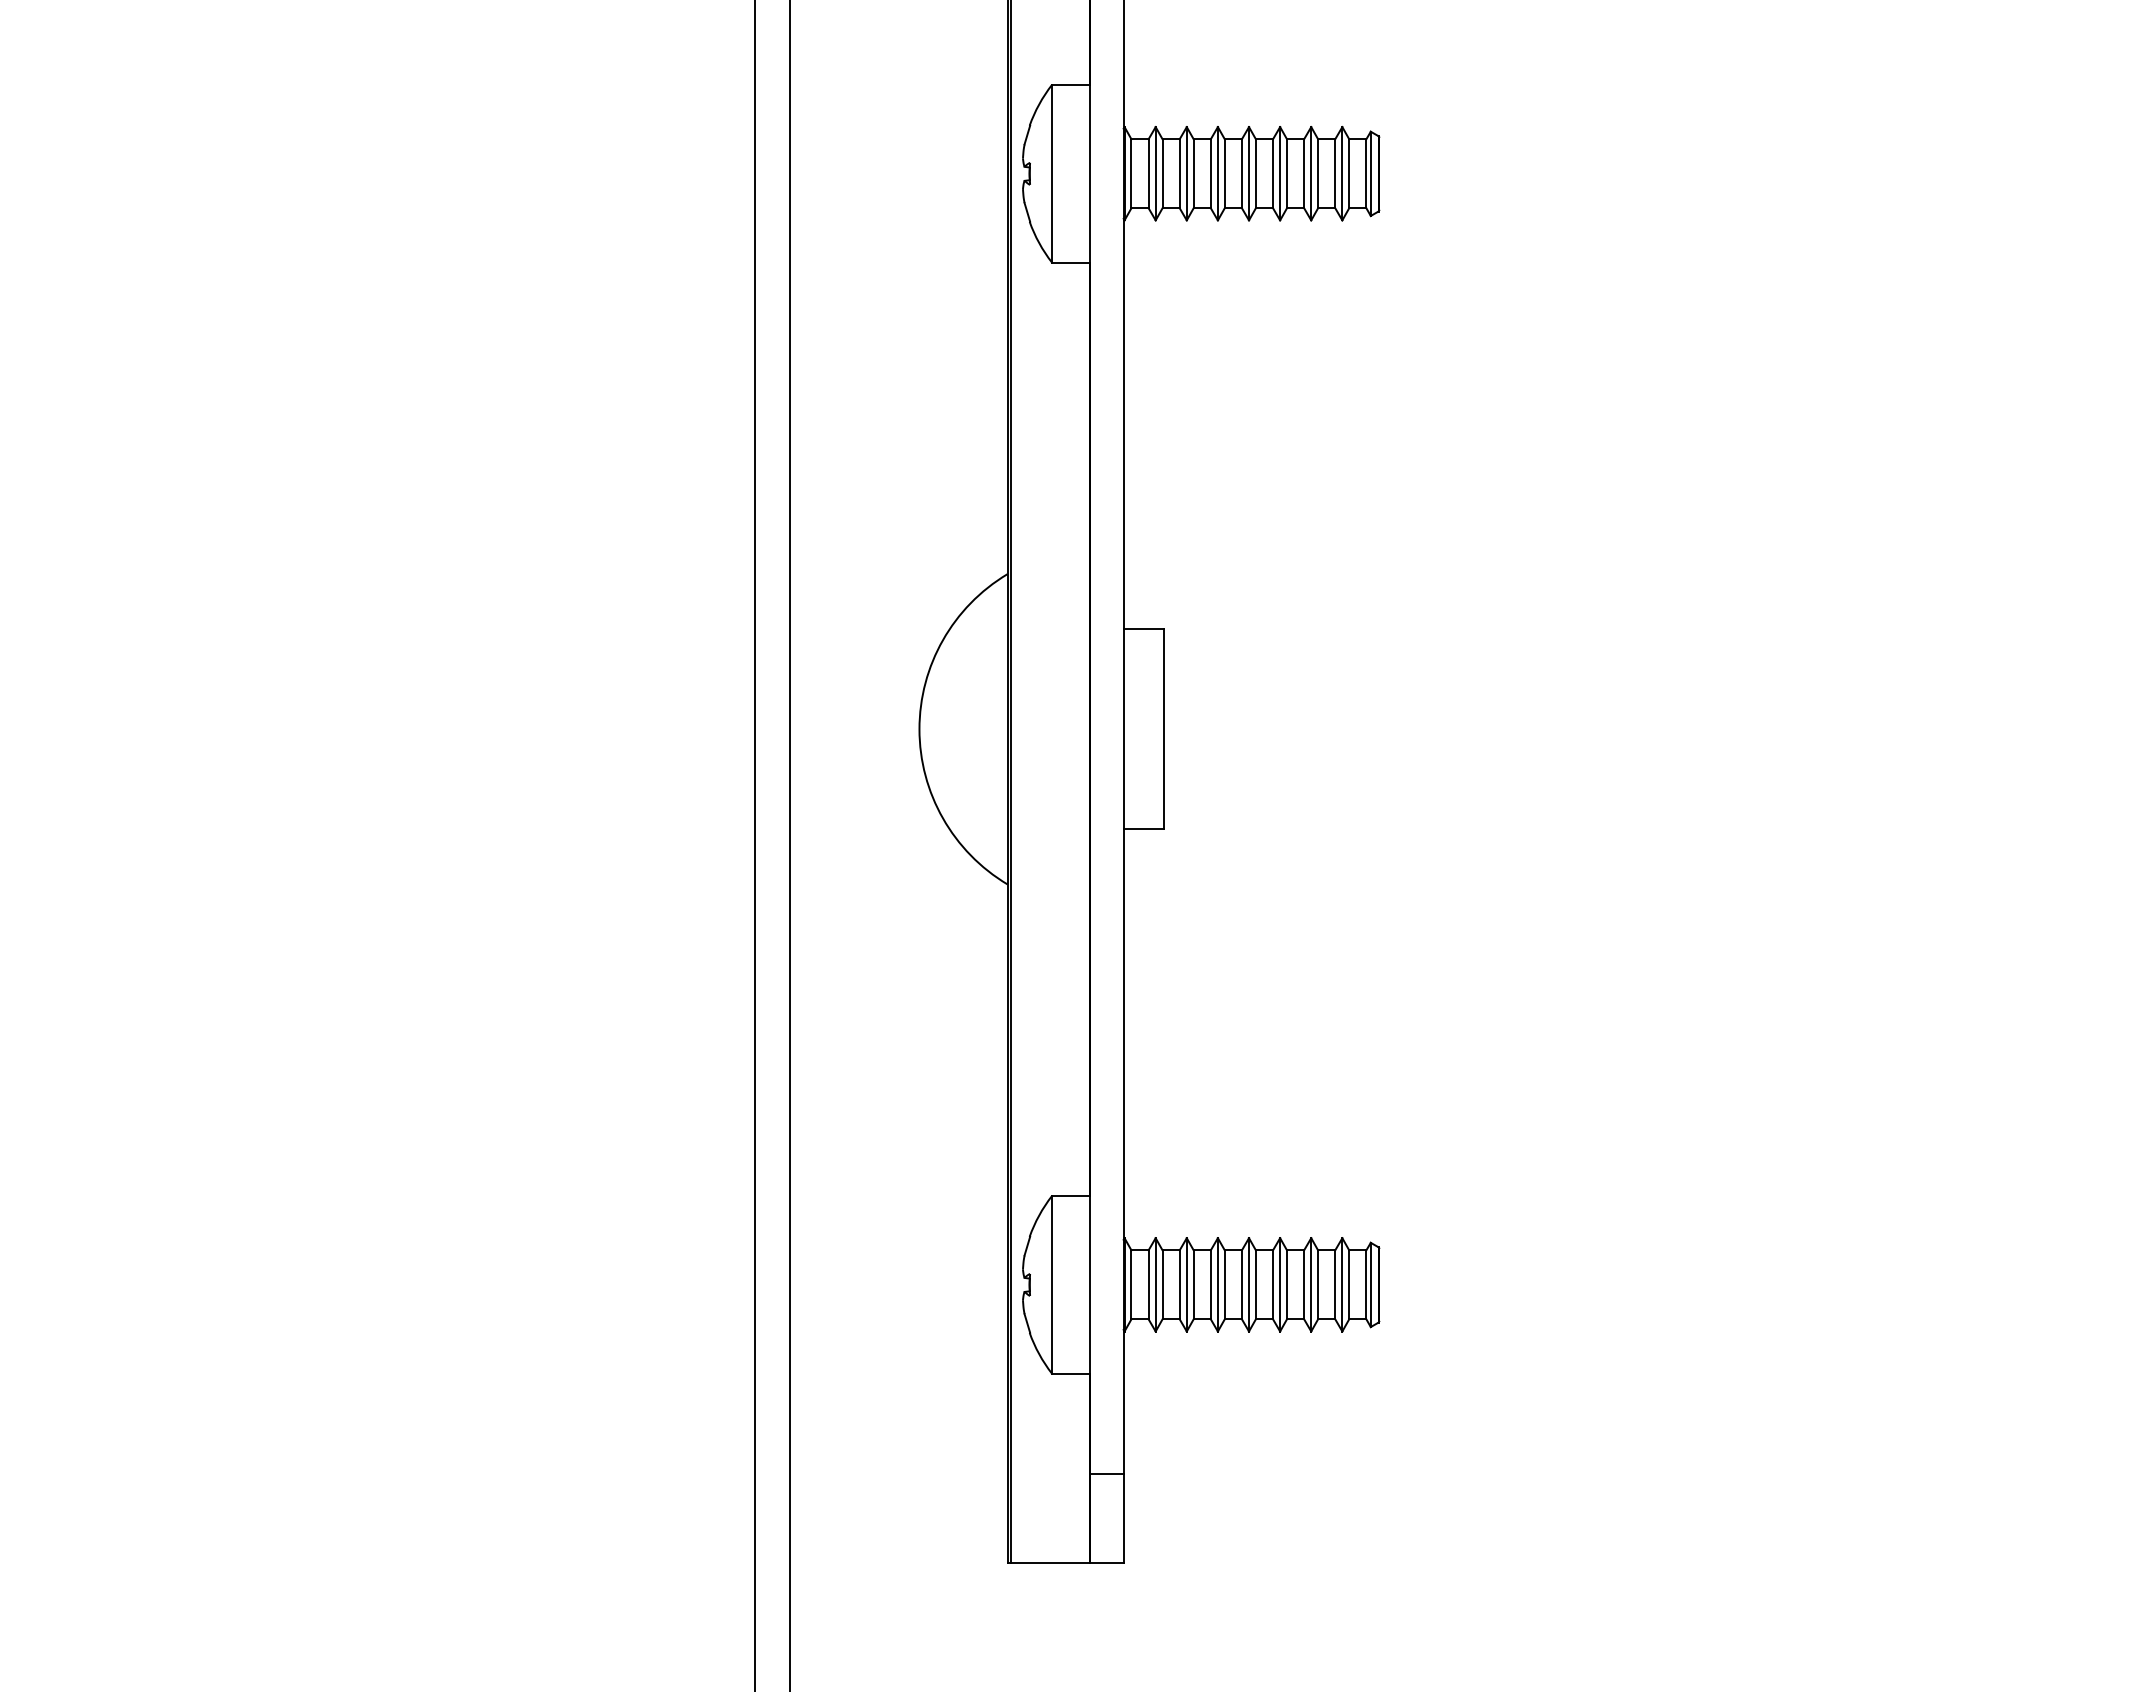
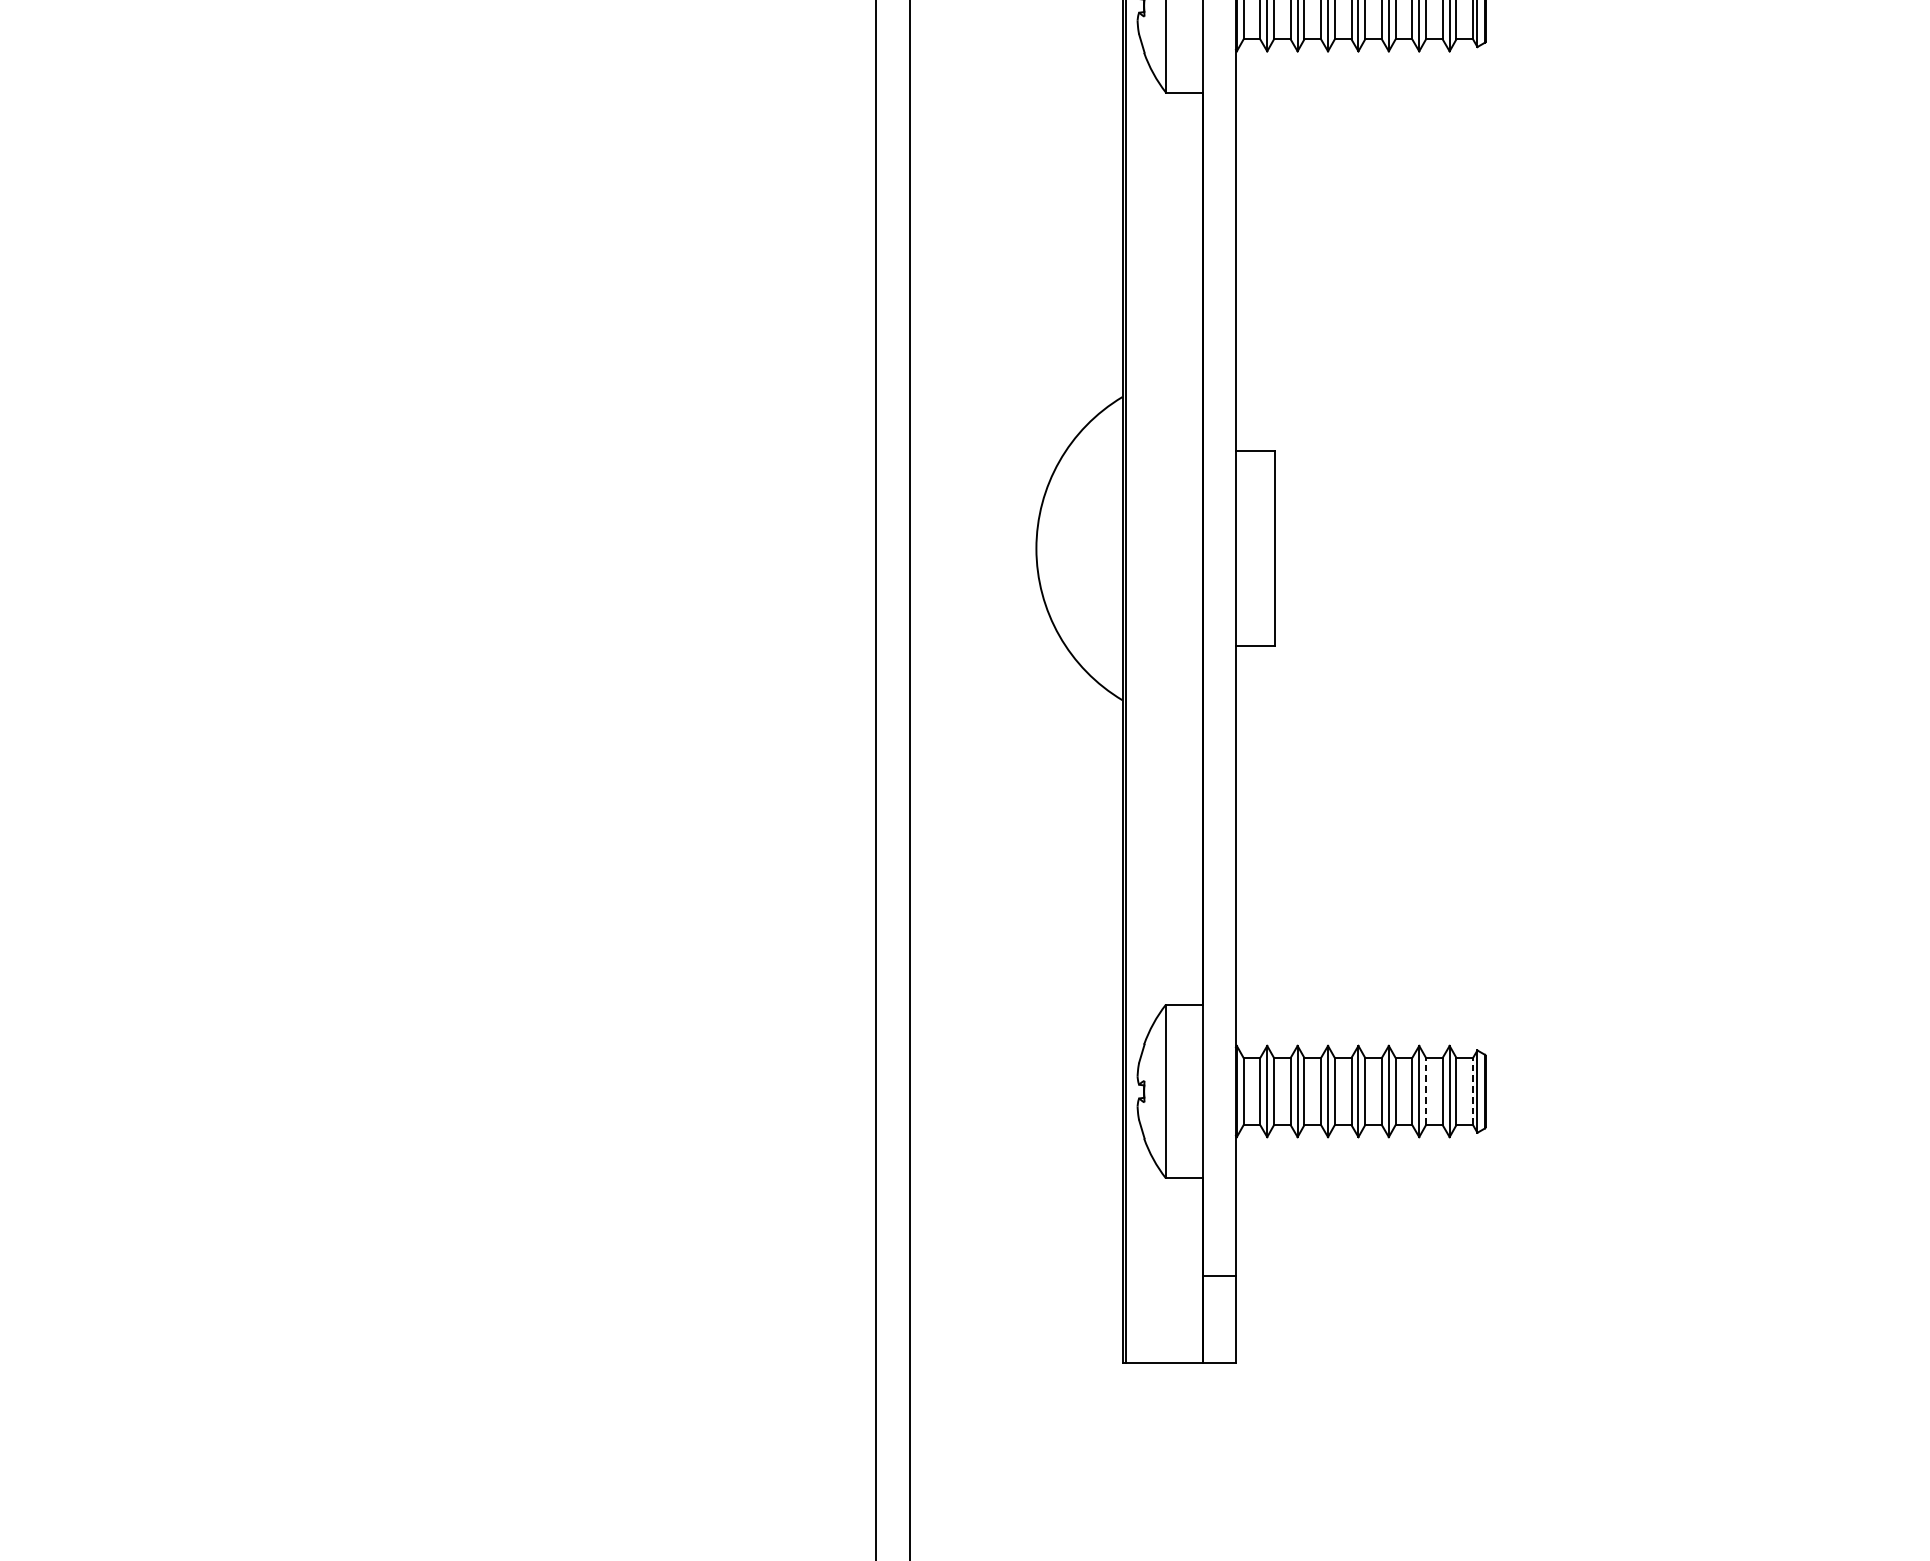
line: (1318, 1284) -> (1426, 1091), solid -> dashed
line: (1366, 1284) -> (1473, 1091), solid -> dashed

